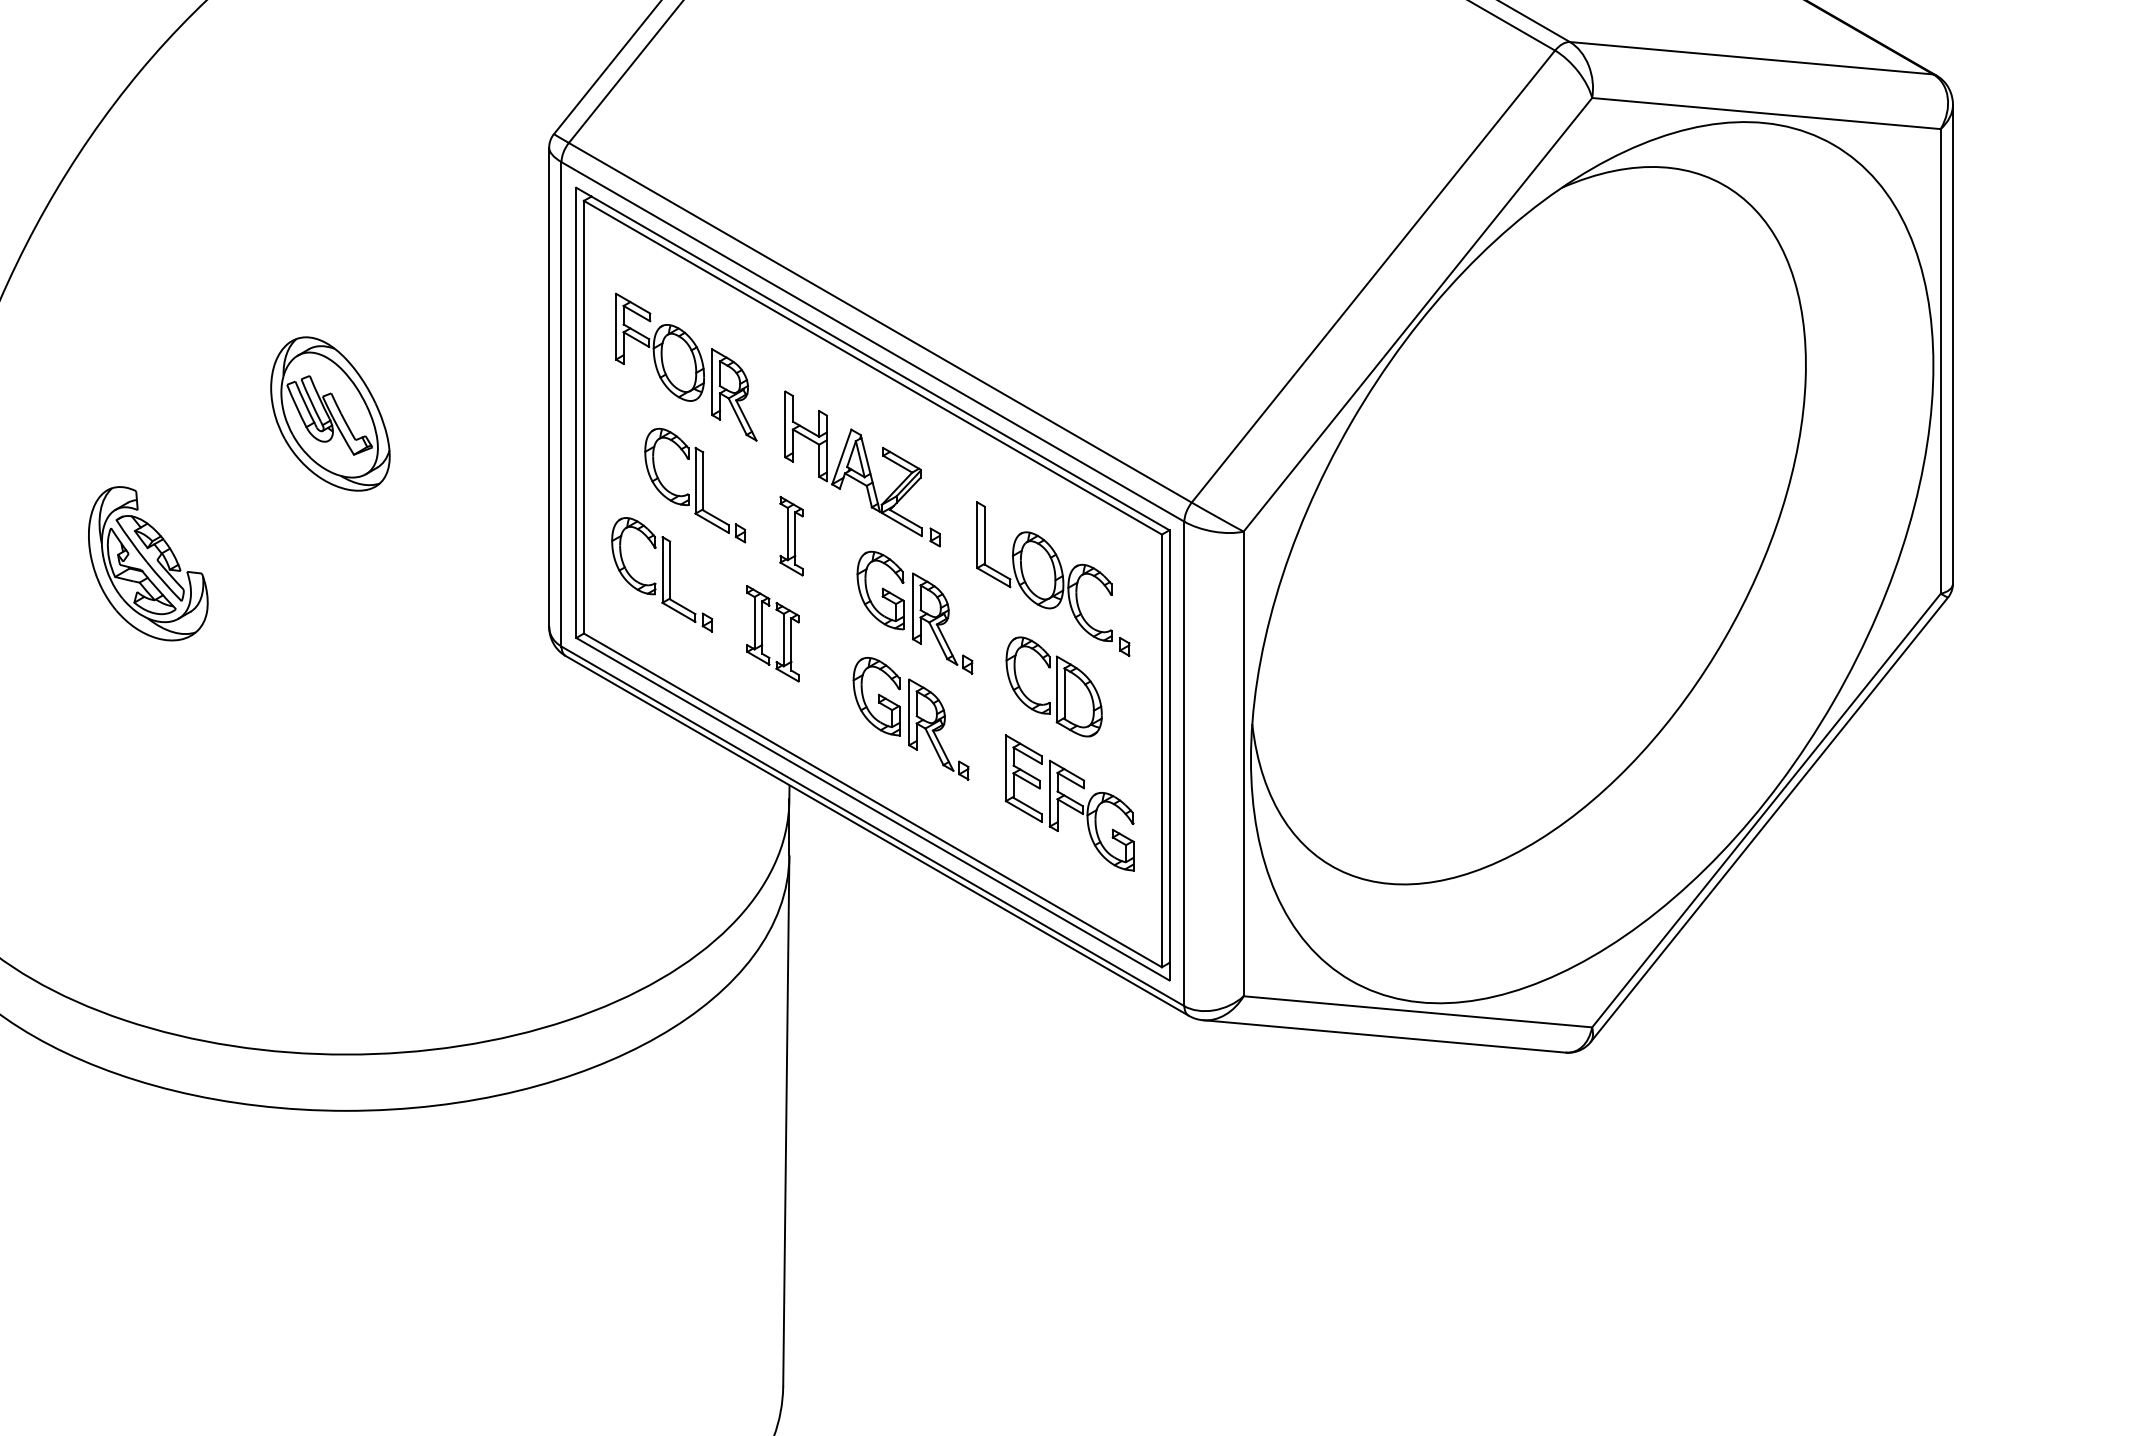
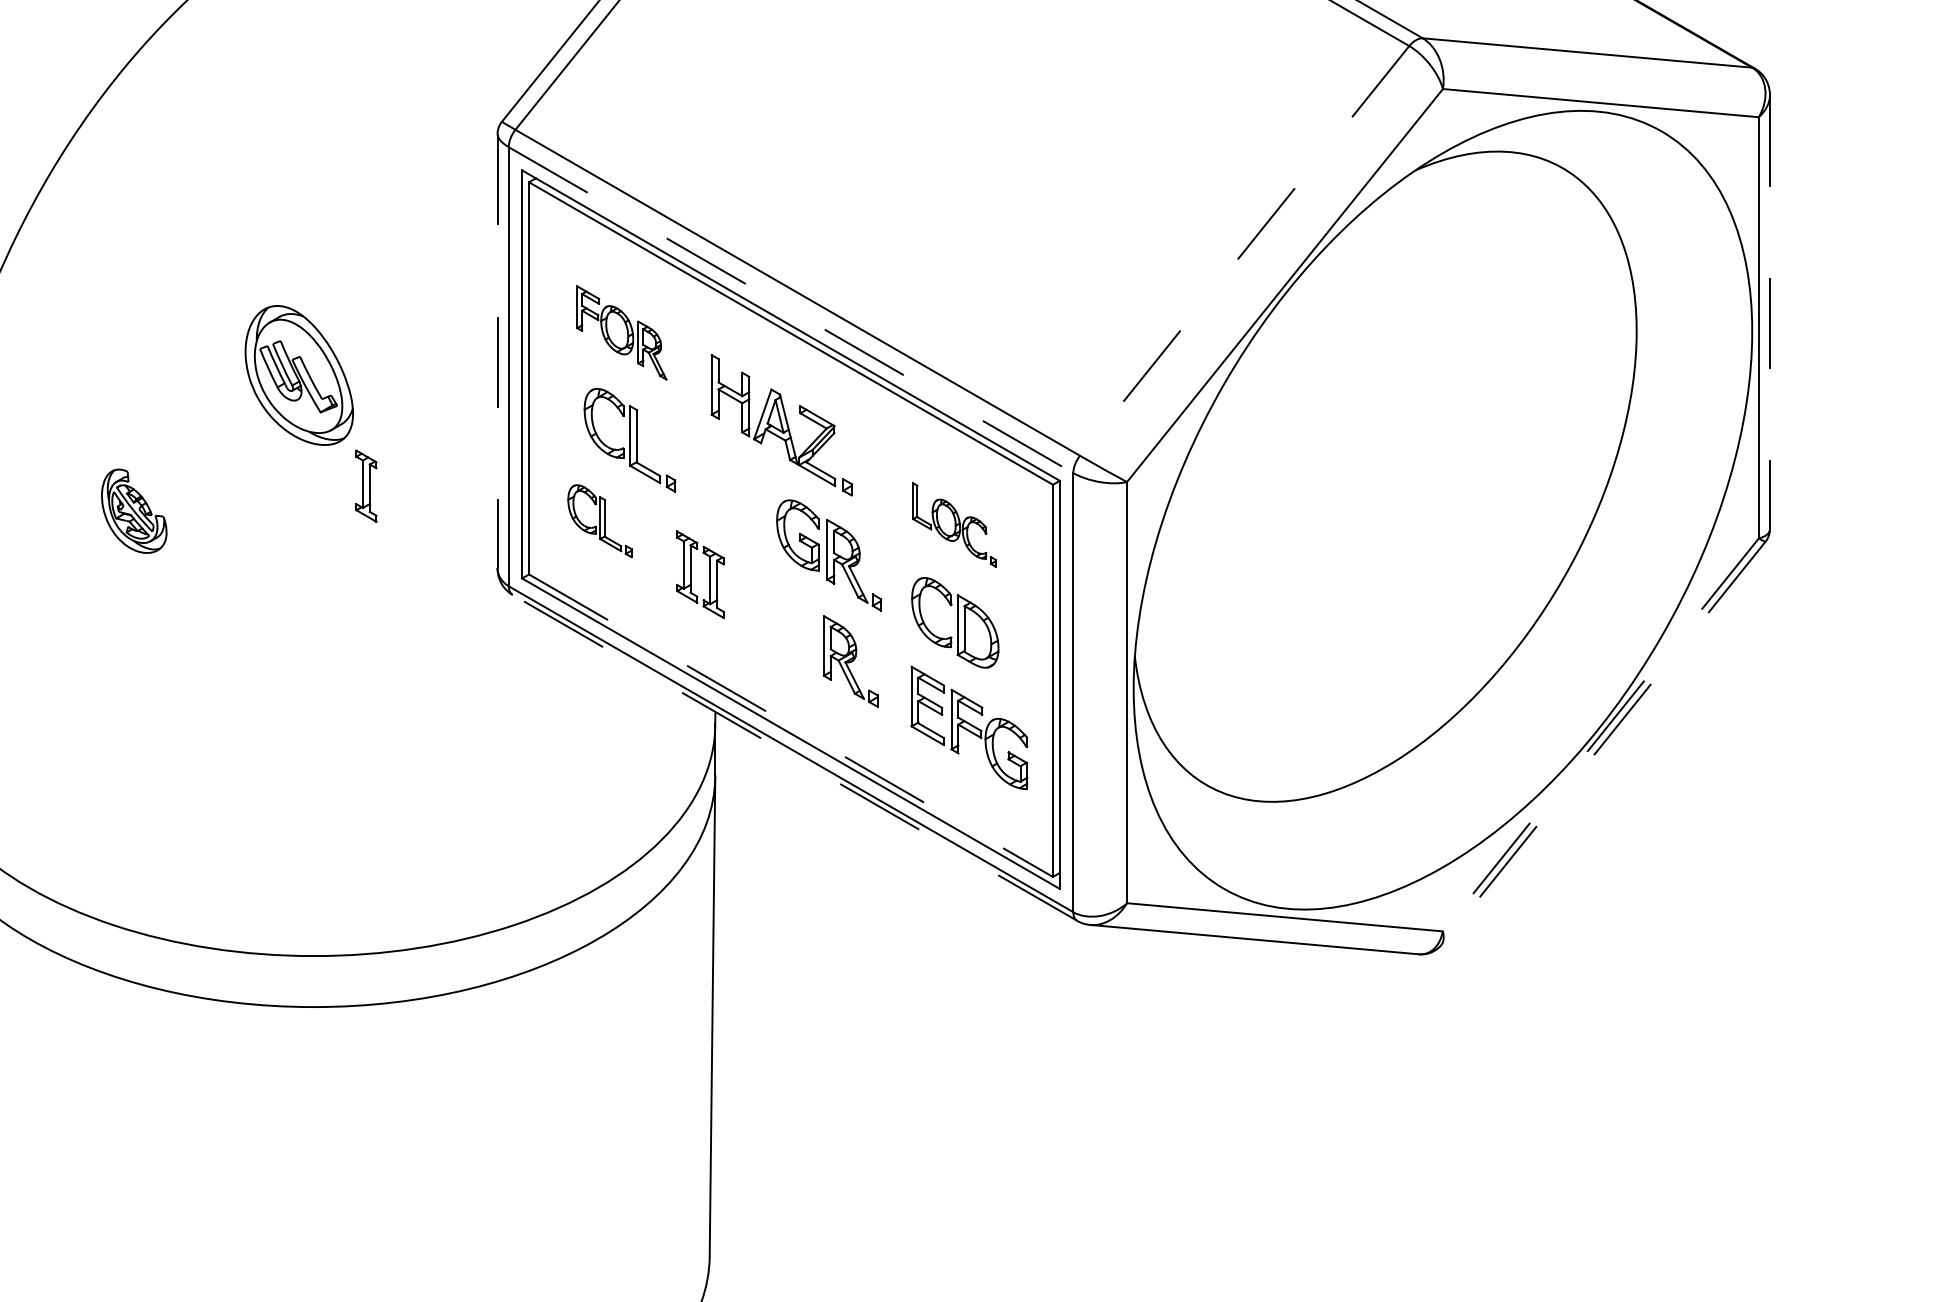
line: (1373, 276) -> (1244, 250), solid -> dashed
line: (872, 341) -> (790, 309), solid -> dashed
line: (1952, 344) -> (1769, 312), solid -> dashed
part: (686, 366) -> (622, 332), size x0.7
line: (549, 387) -> (497, 351), solid -> dashed
part: (791, 535) -> (366, 485), moved
part: (148, 563) -> (134, 510), size x0.6
part: (662, 574) -> (600, 520), size x0.7
part: (1053, 578) -> (954, 524), size x0.6
part: (876, 696) -> (794, 631), removed
line: (872, 800) -> (790, 725), solid -> dashed
line: (1766, 810) -> (1600, 734), solid -> dashed
line: (1769, 820) -> (1603, 743), solid -> dashed
line: (877, 835) -> (795, 757), solid -> dashed

